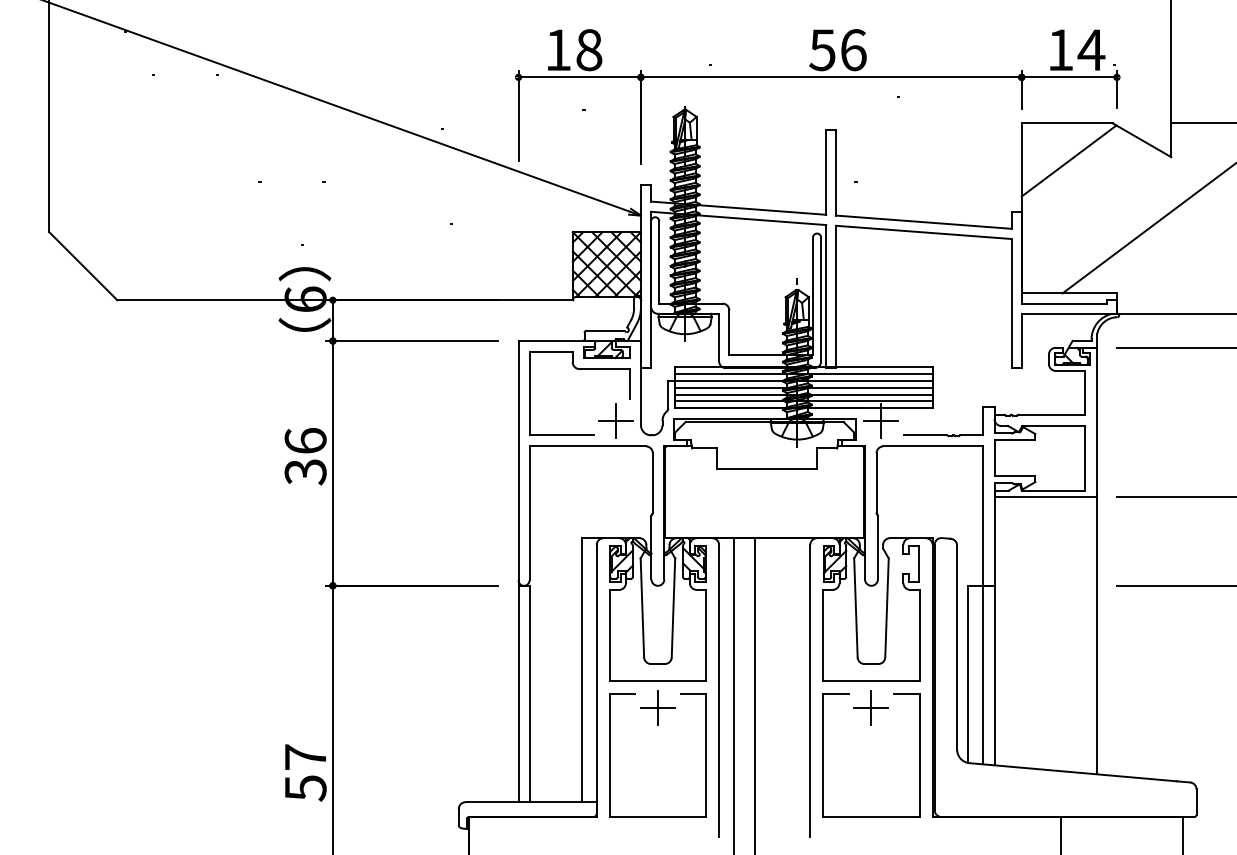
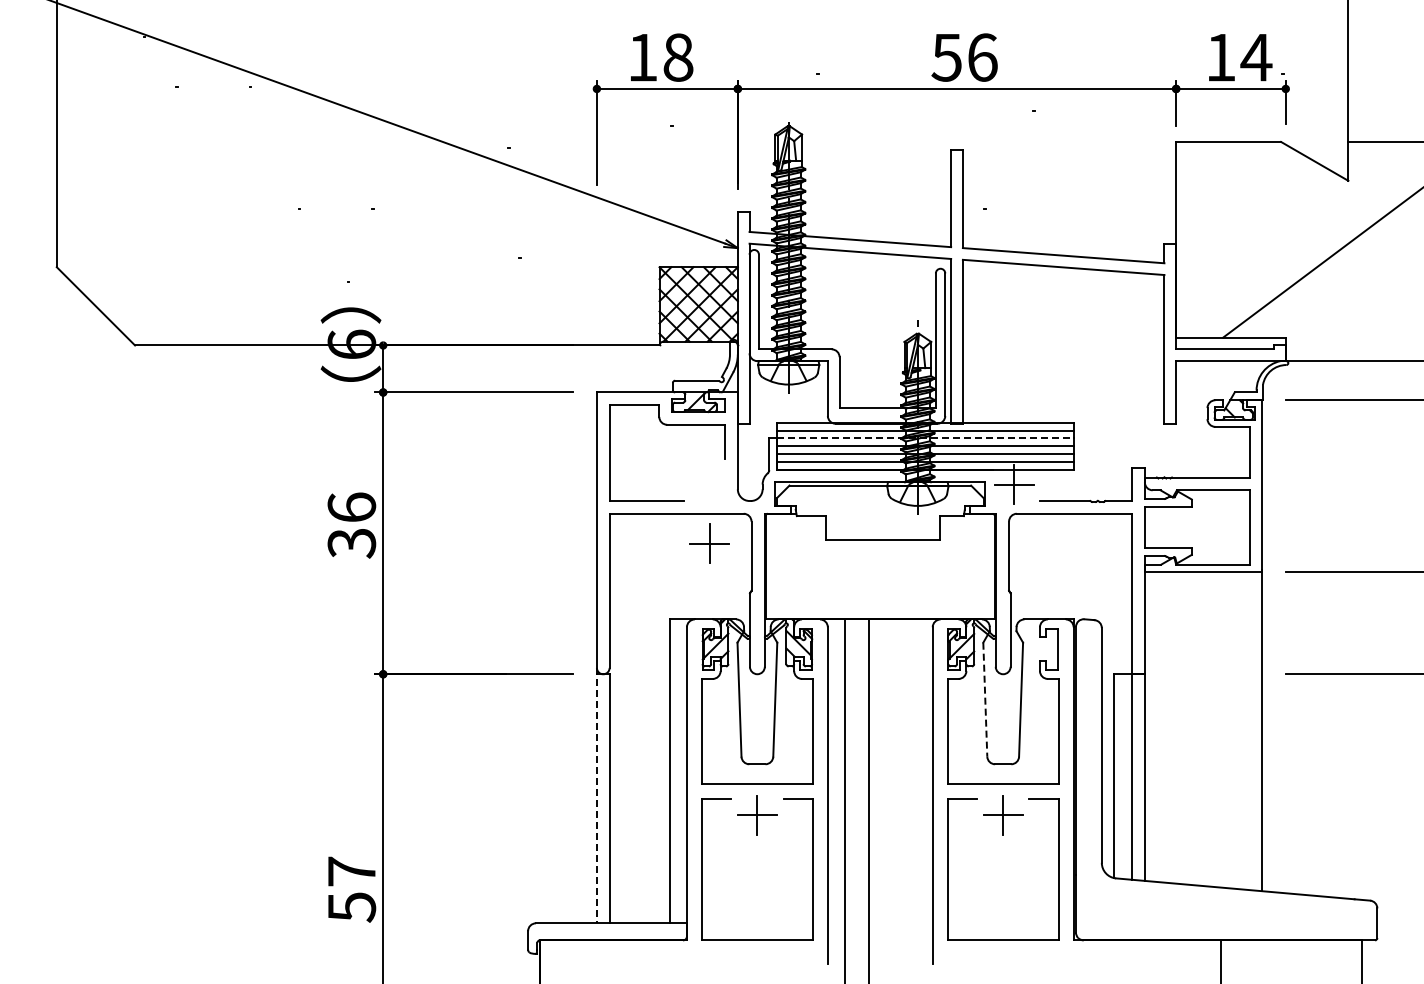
line: (1068, 161) -> (1230, 185), removed
line: (803, 381) -> (925, 438), solid -> dashed
part: (616, 420) -> (709, 543), moved
line: (856, 608) -> (985, 700), solid -> dashed
line: (518, 691) -> (596, 795), solid -> dashed

